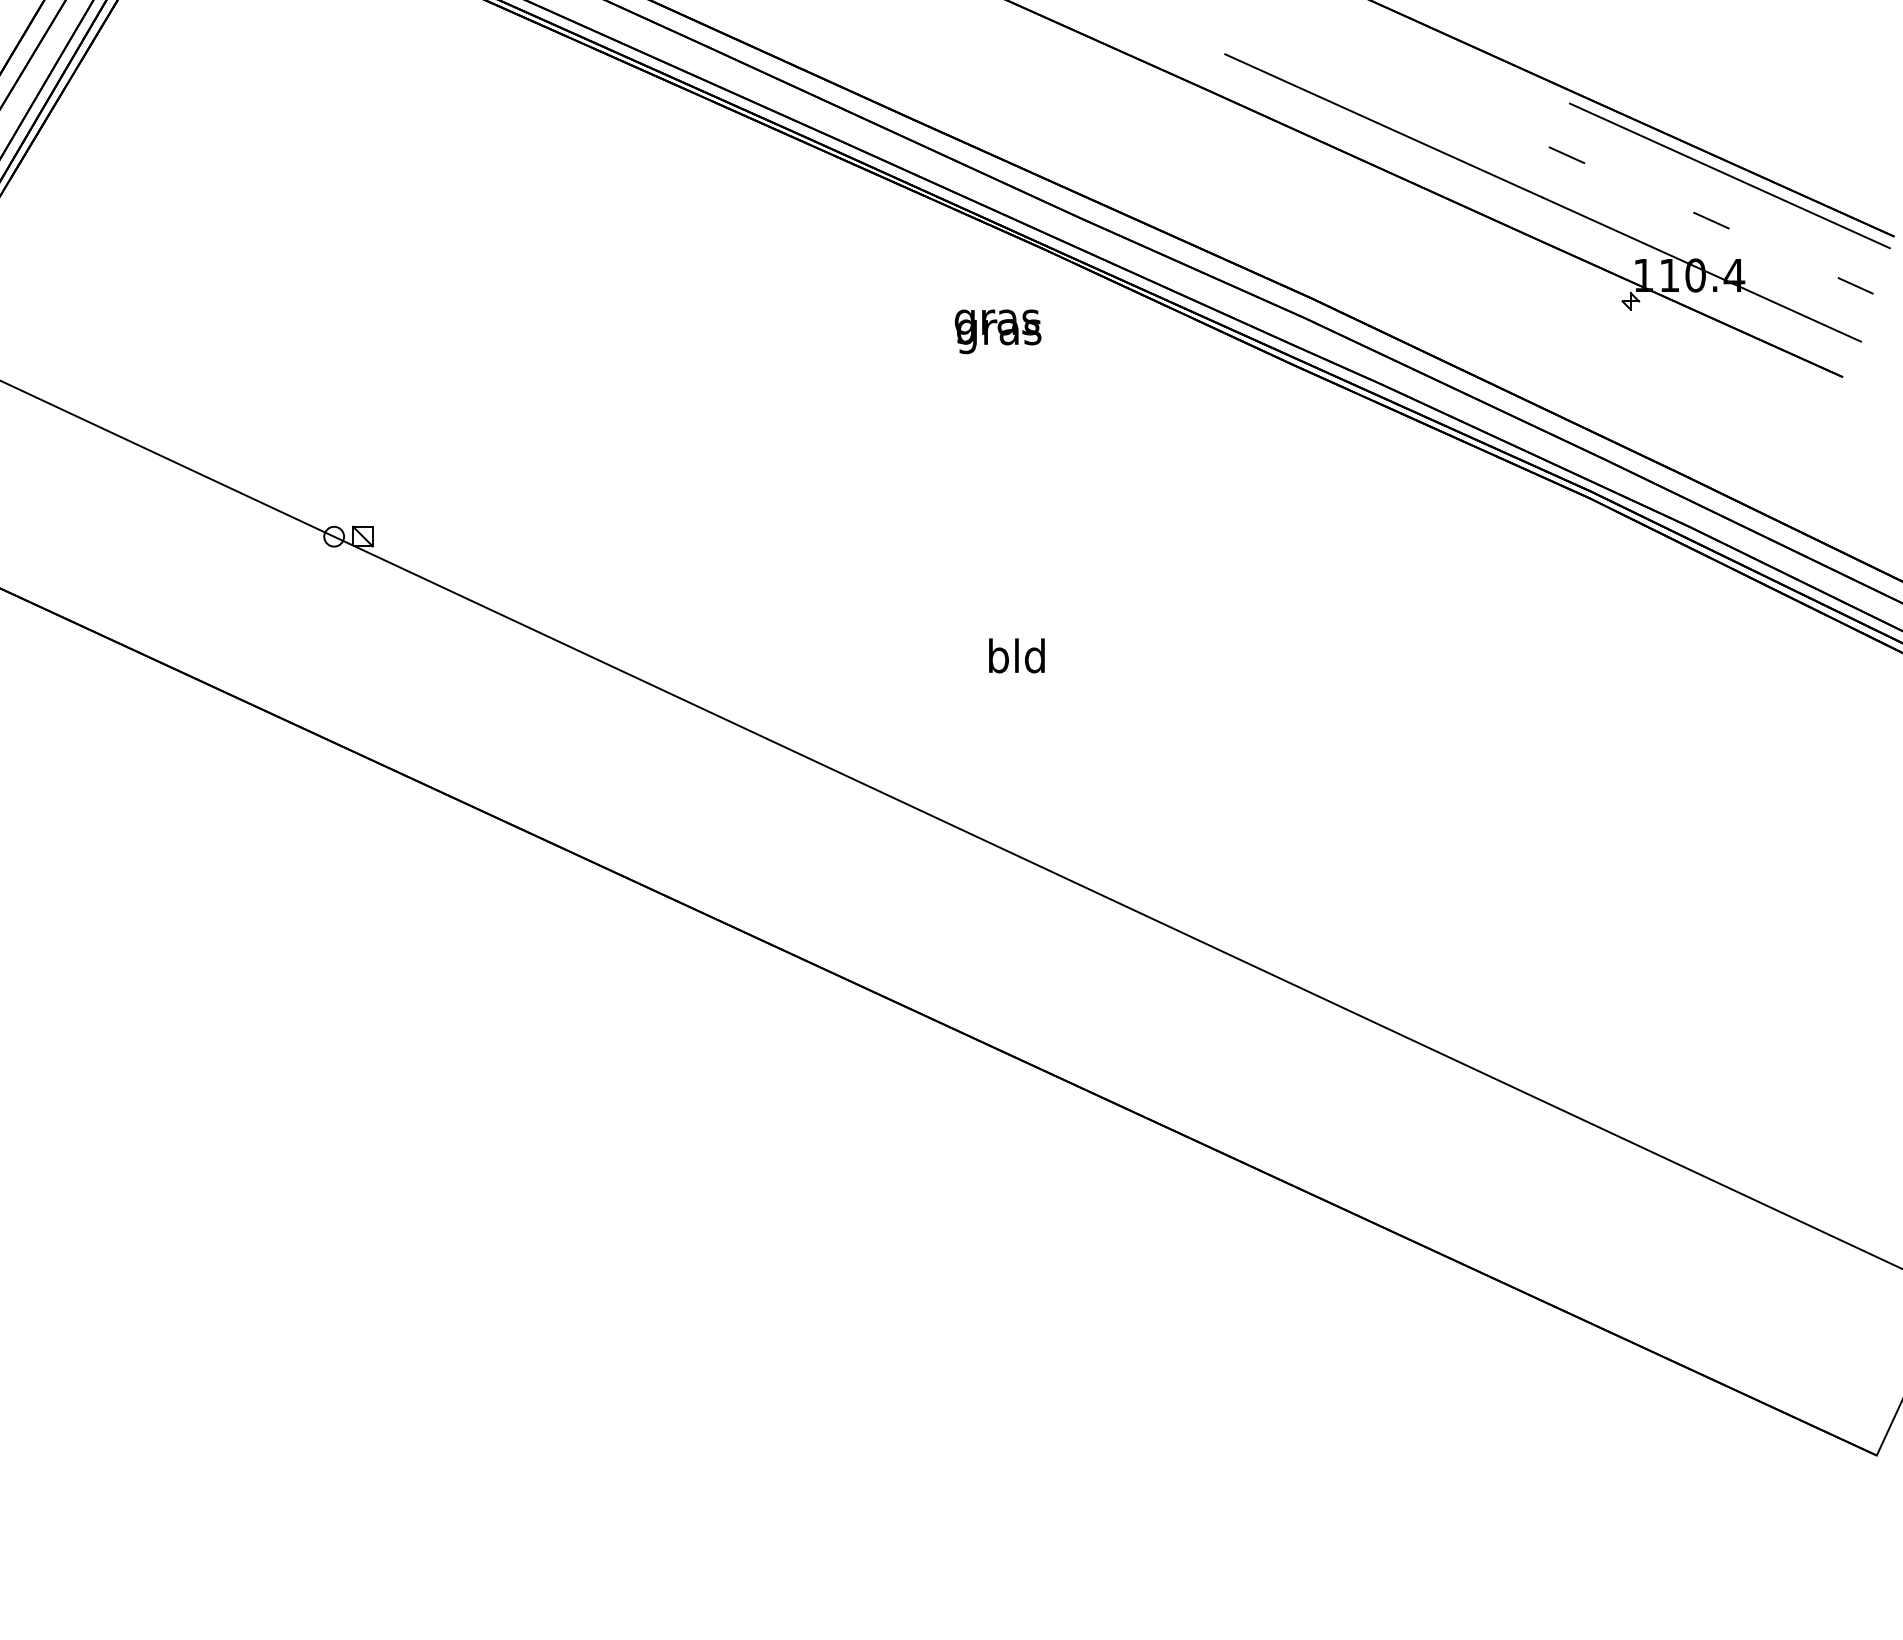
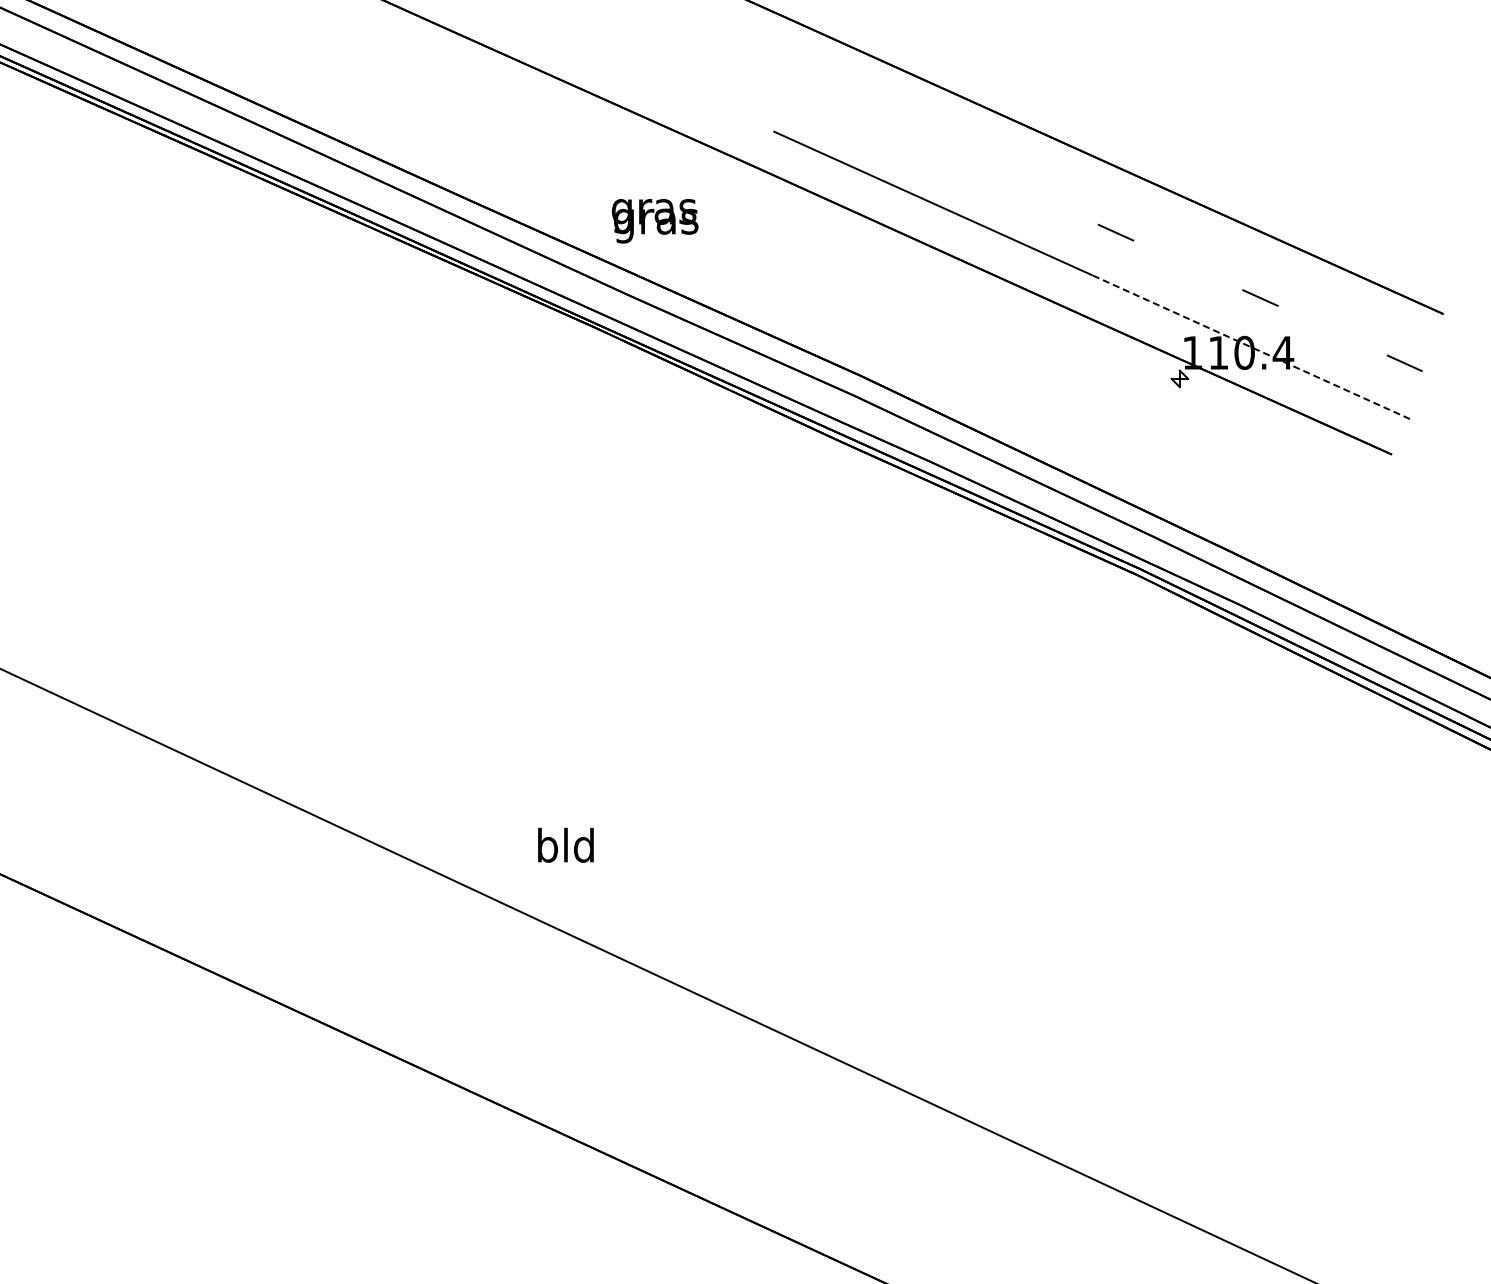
line: (1729, 175) -> (1278, 252), removed
line: (1701, 269) -> (1250, 346), solid -> dashed
text: (997, 331) -> (654, 220), moved
text: (1016, 655) -> (565, 844), moved

